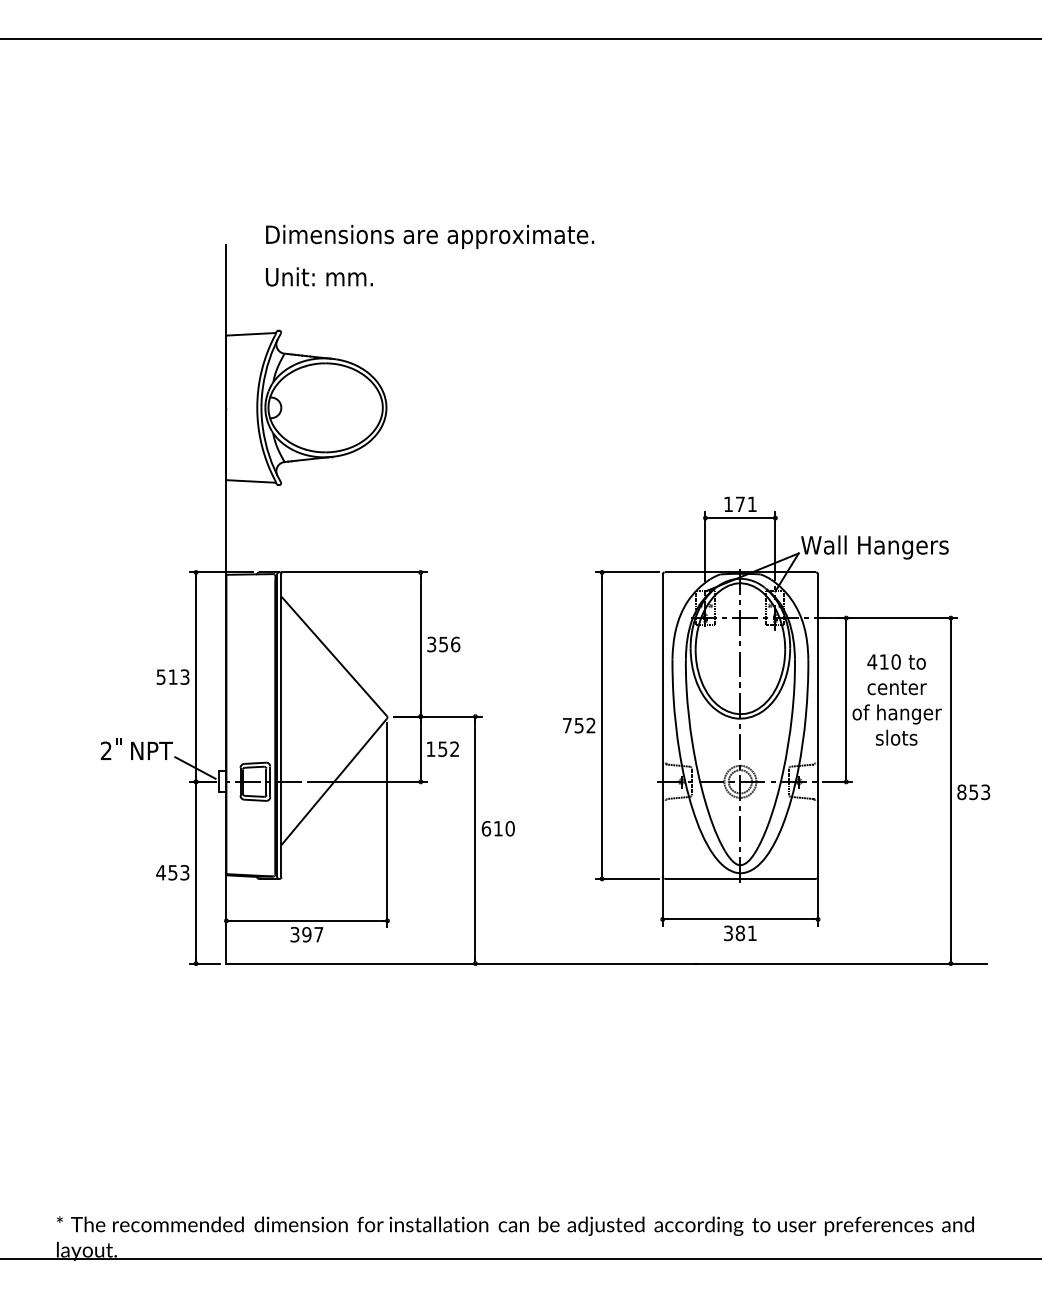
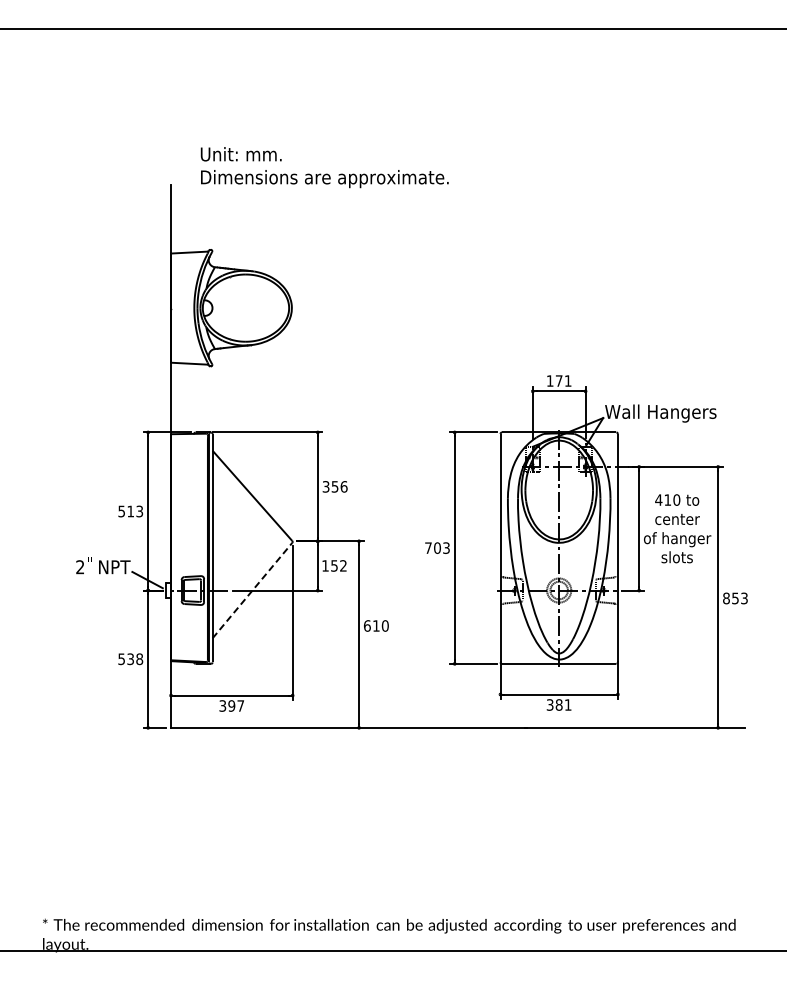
text: (318, 277) -> (240, 154), moved
text: (584, 724) -> (441, 547), 752 -> 703
line: (334, 781) -> (252, 590), solid -> dashed
text: (172, 873) -> (130, 659), 453 -> 538

